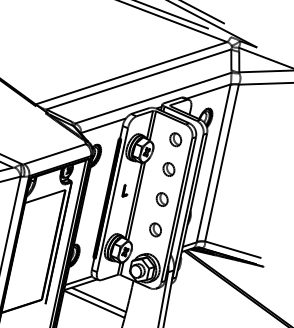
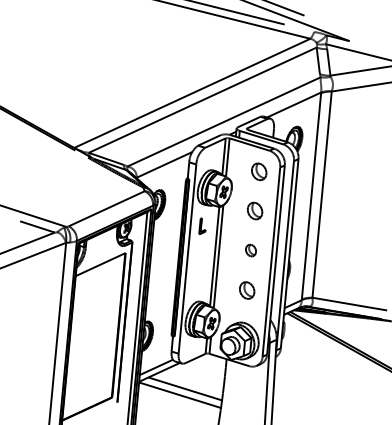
part: (125, 190) -> (202, 225), moved
part: (161, 199) -> (250, 250), size x0.7

